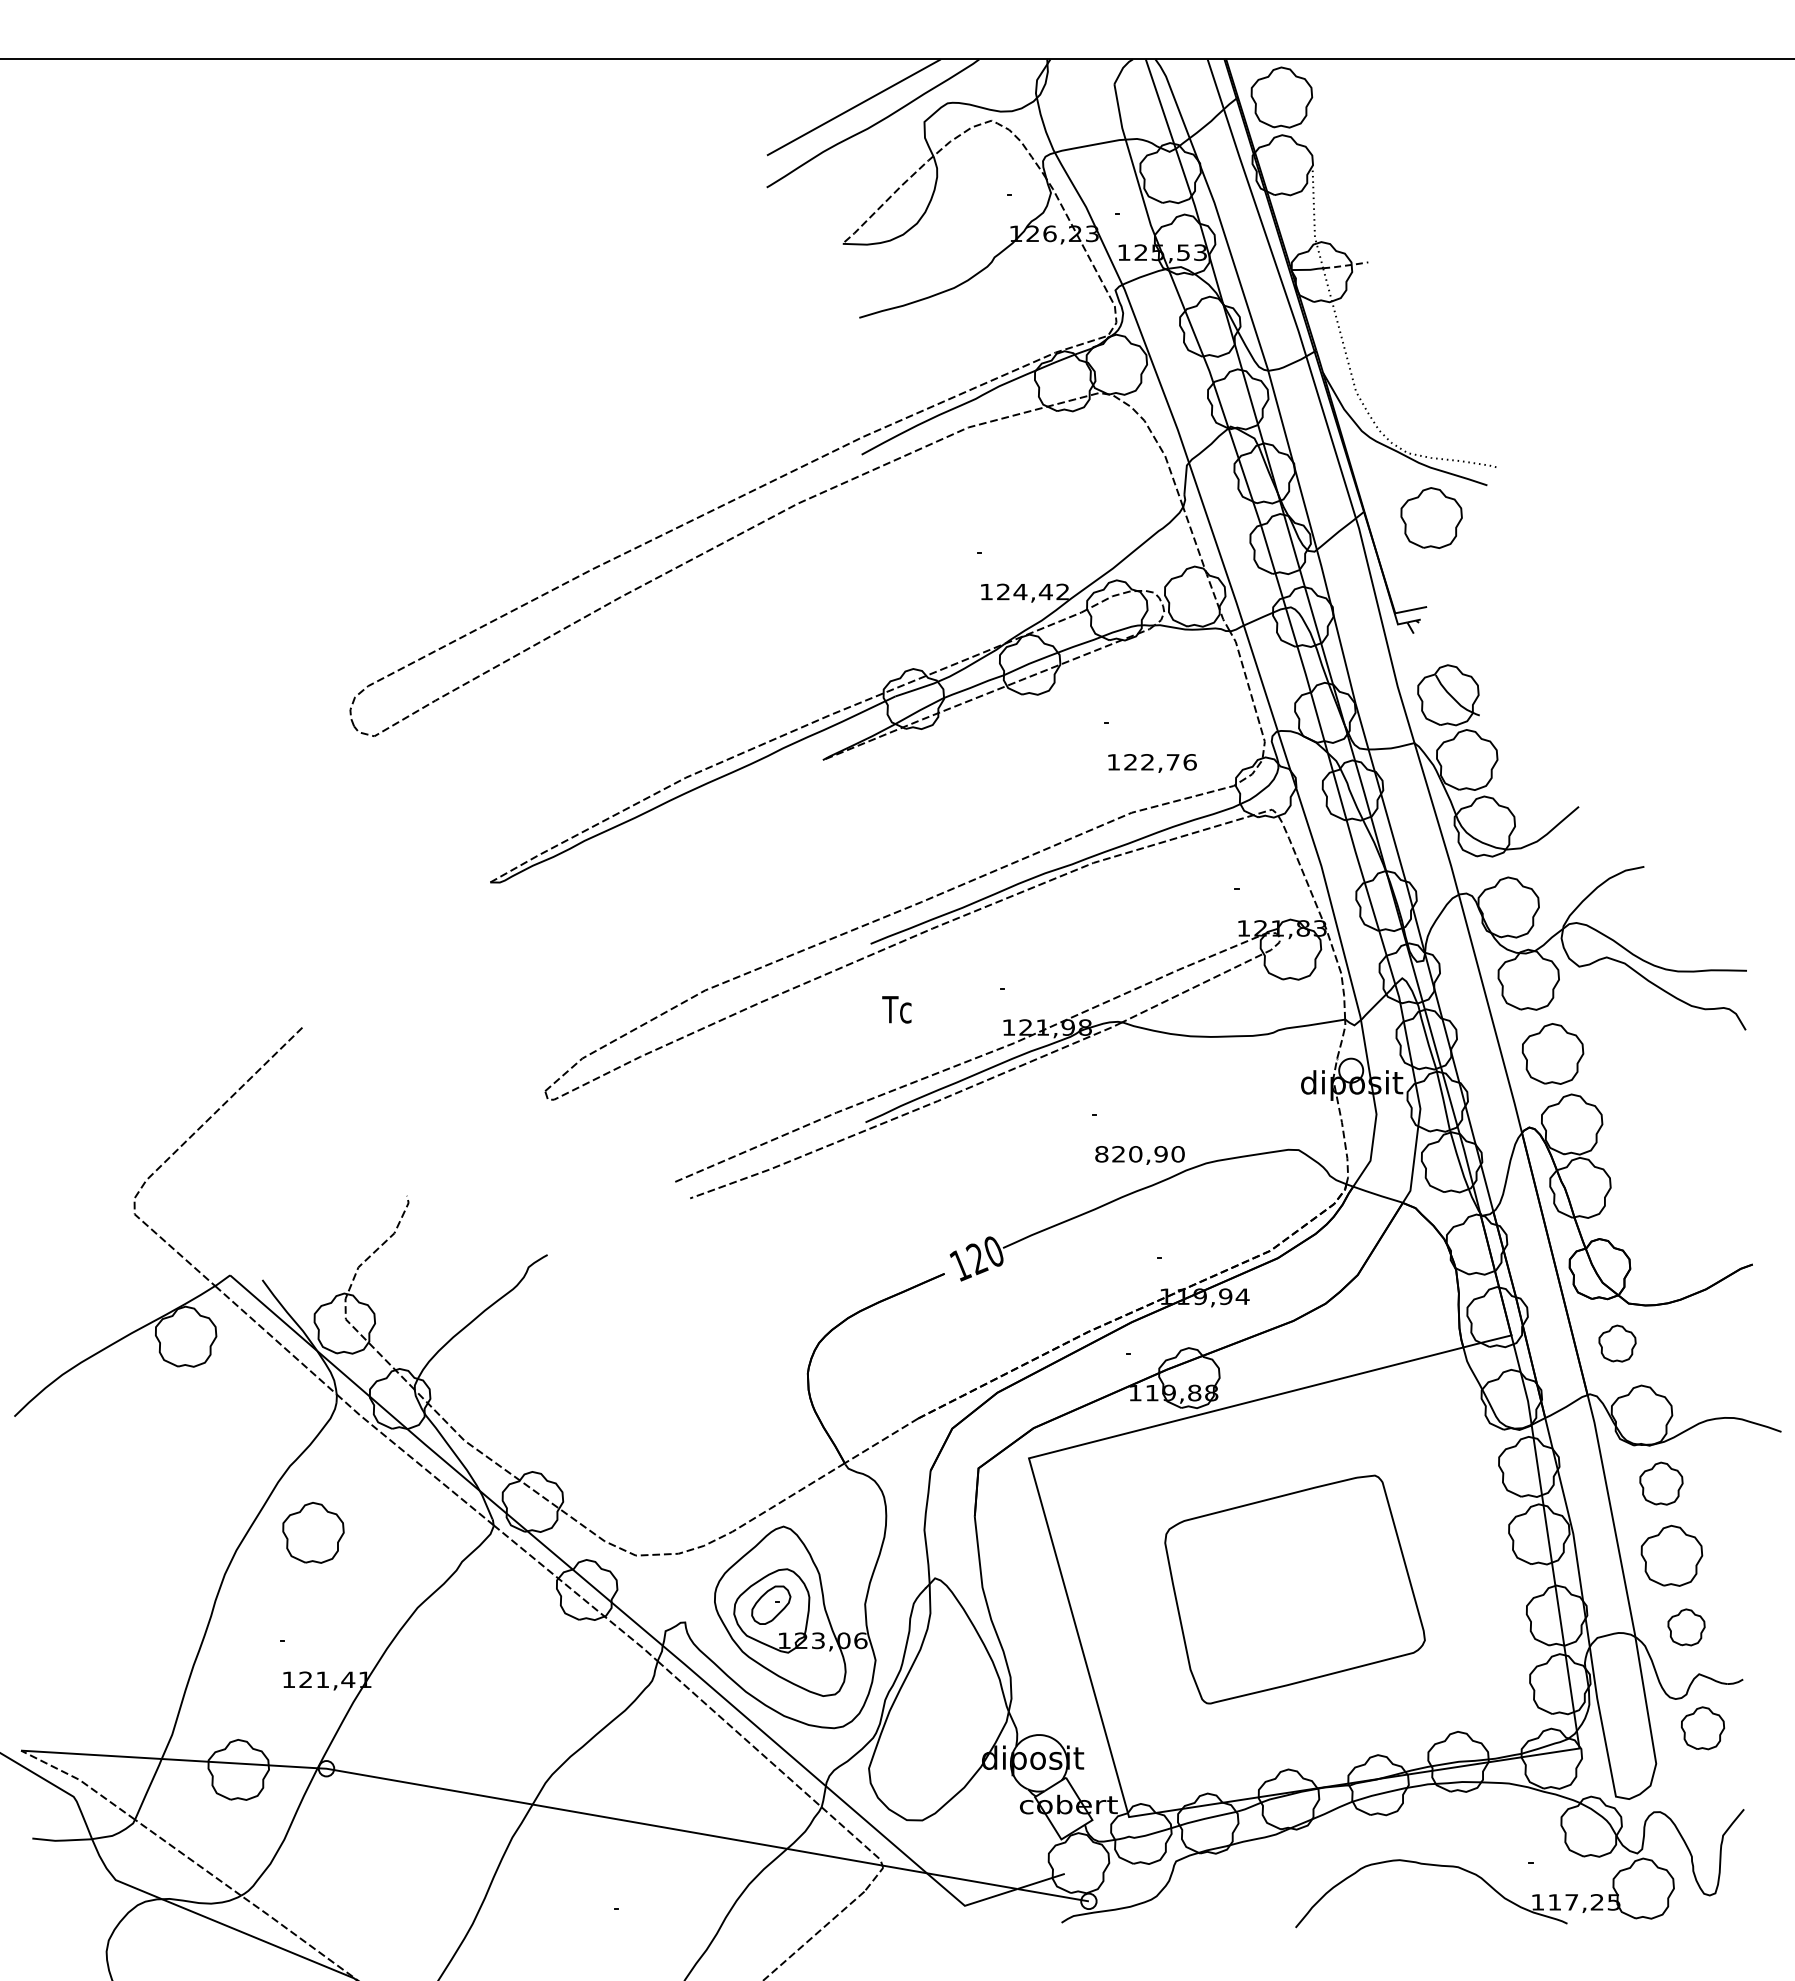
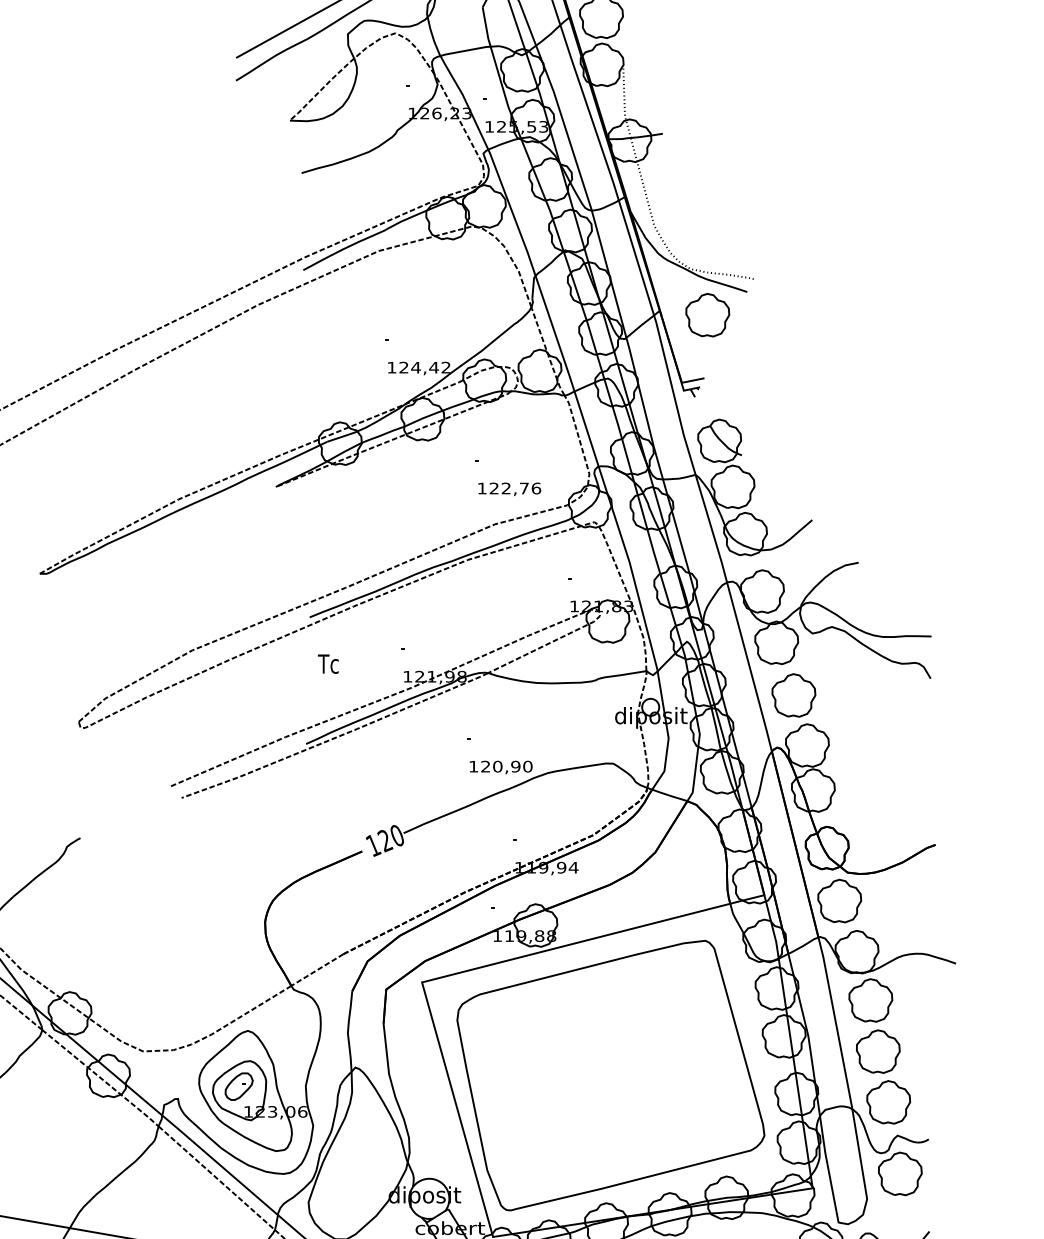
line: (1346, 265) -> (647, 135), dashed -> solid
text: (1101, 1154) -> (473, 766), 820,90 -> 120,90
part: (1617, 1343) -> (839, 900), size x1.67
part: (1661, 1483) -> (870, 1000), size x1.43
part: (1294, 1589) -> (610, 1075), size x1.67
part: (1686, 1627) -> (888, 1102), size x1.67
part: (1702, 1728) -> (899, 1174), size x1.43

